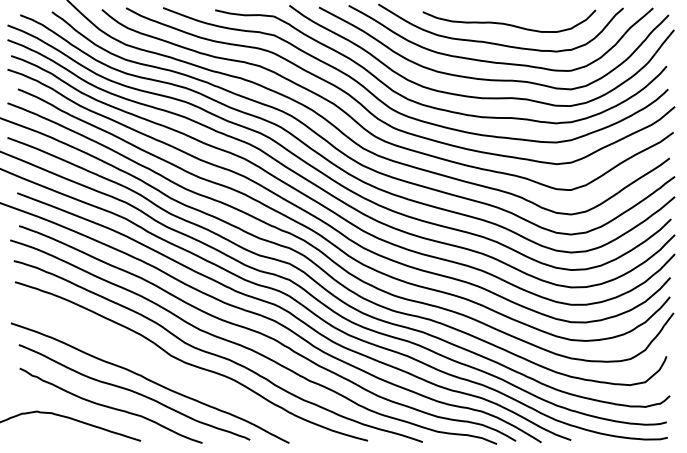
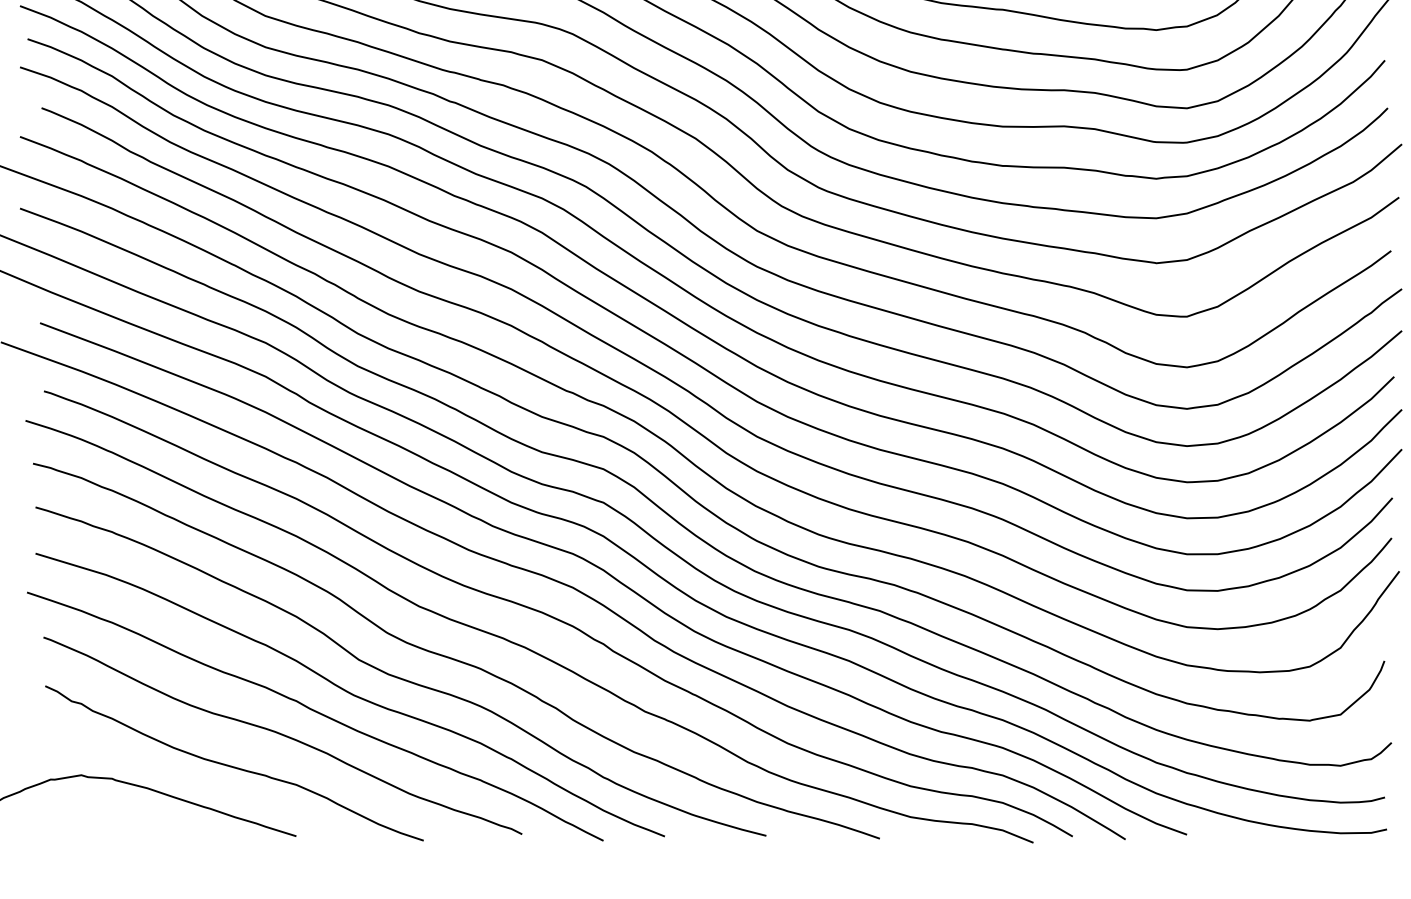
curve: (167, 372) -> (351, 694), added

